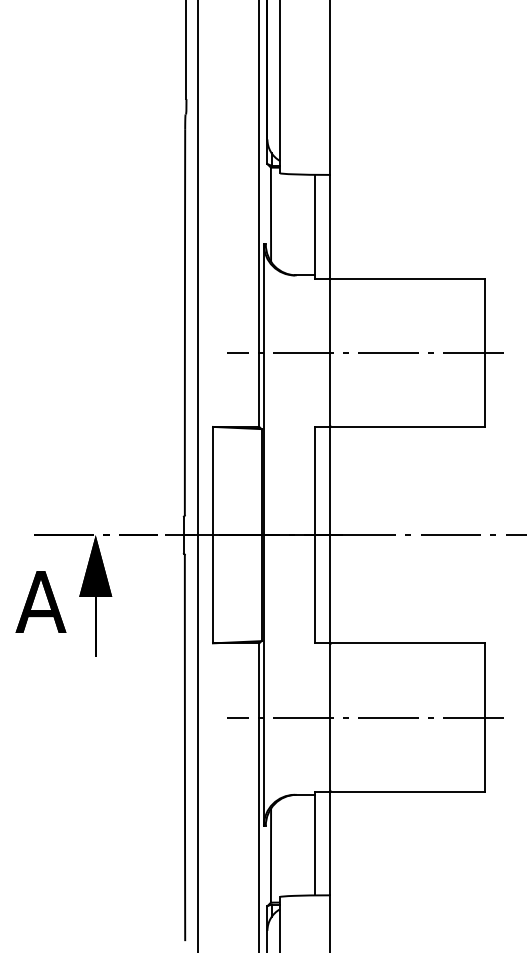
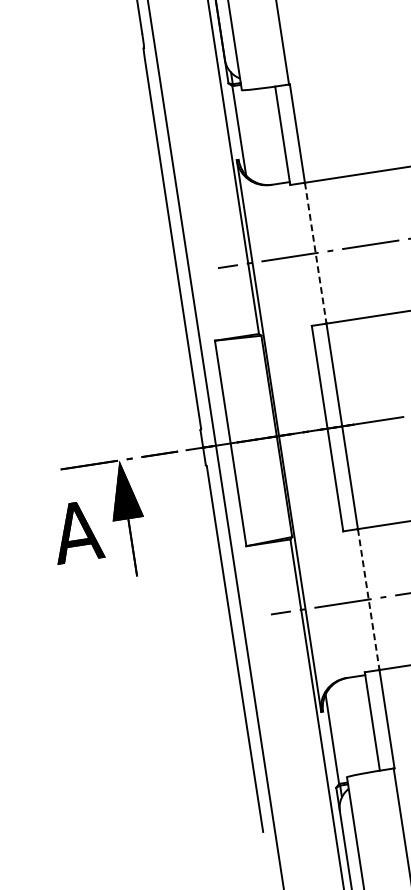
line: (330, 353) -> (315, 253), solid -> dashed
line: (330, 718) -> (368, 600), solid -> dashed

